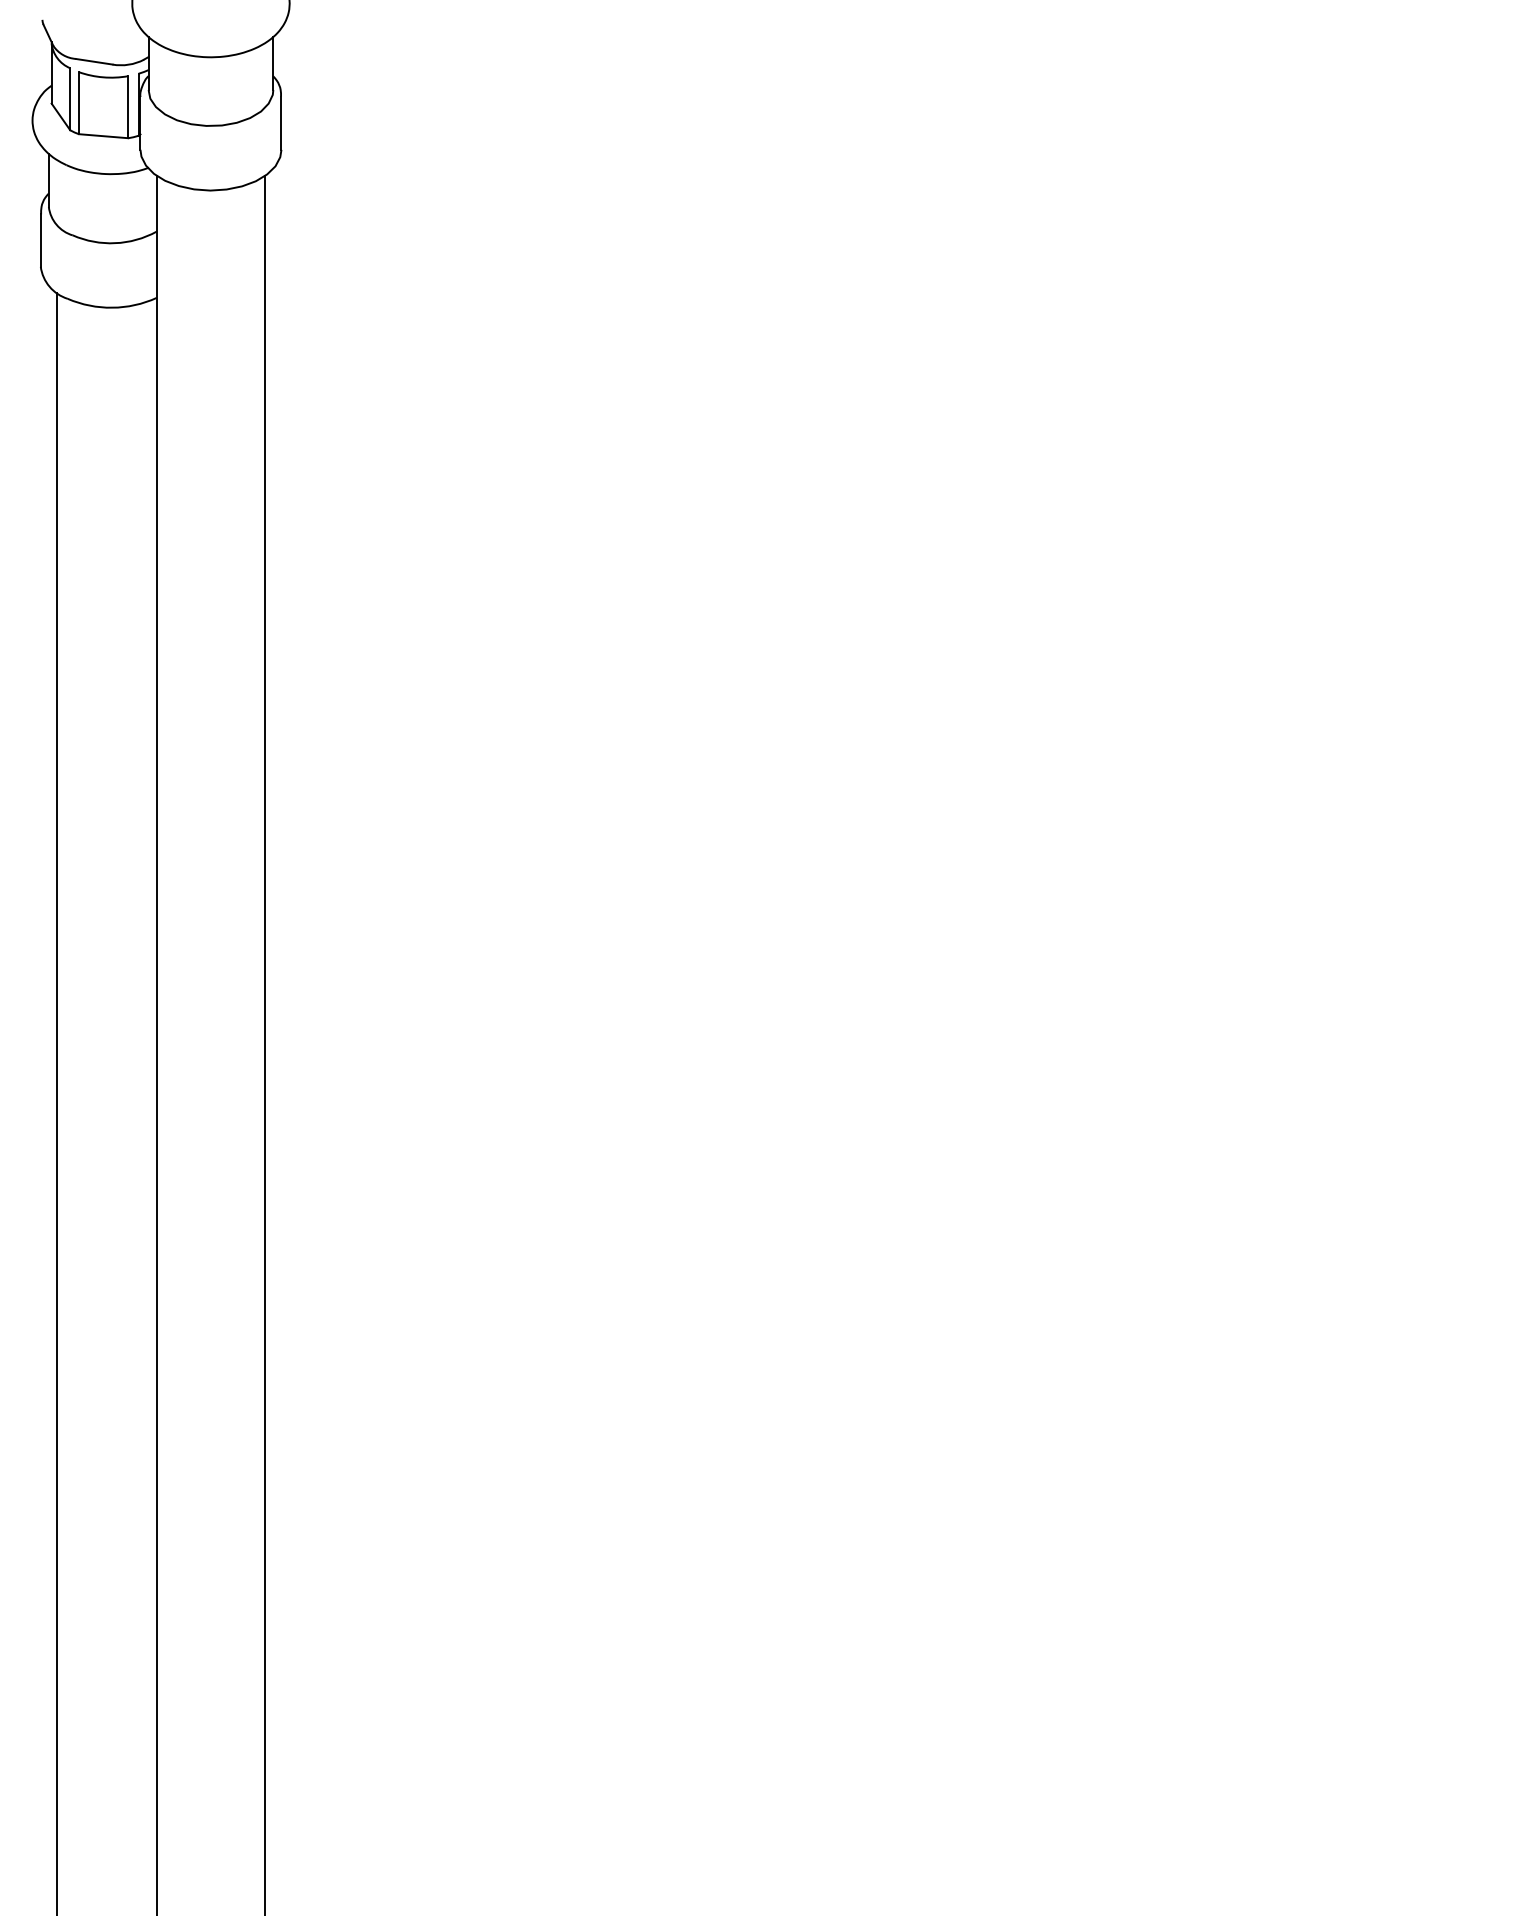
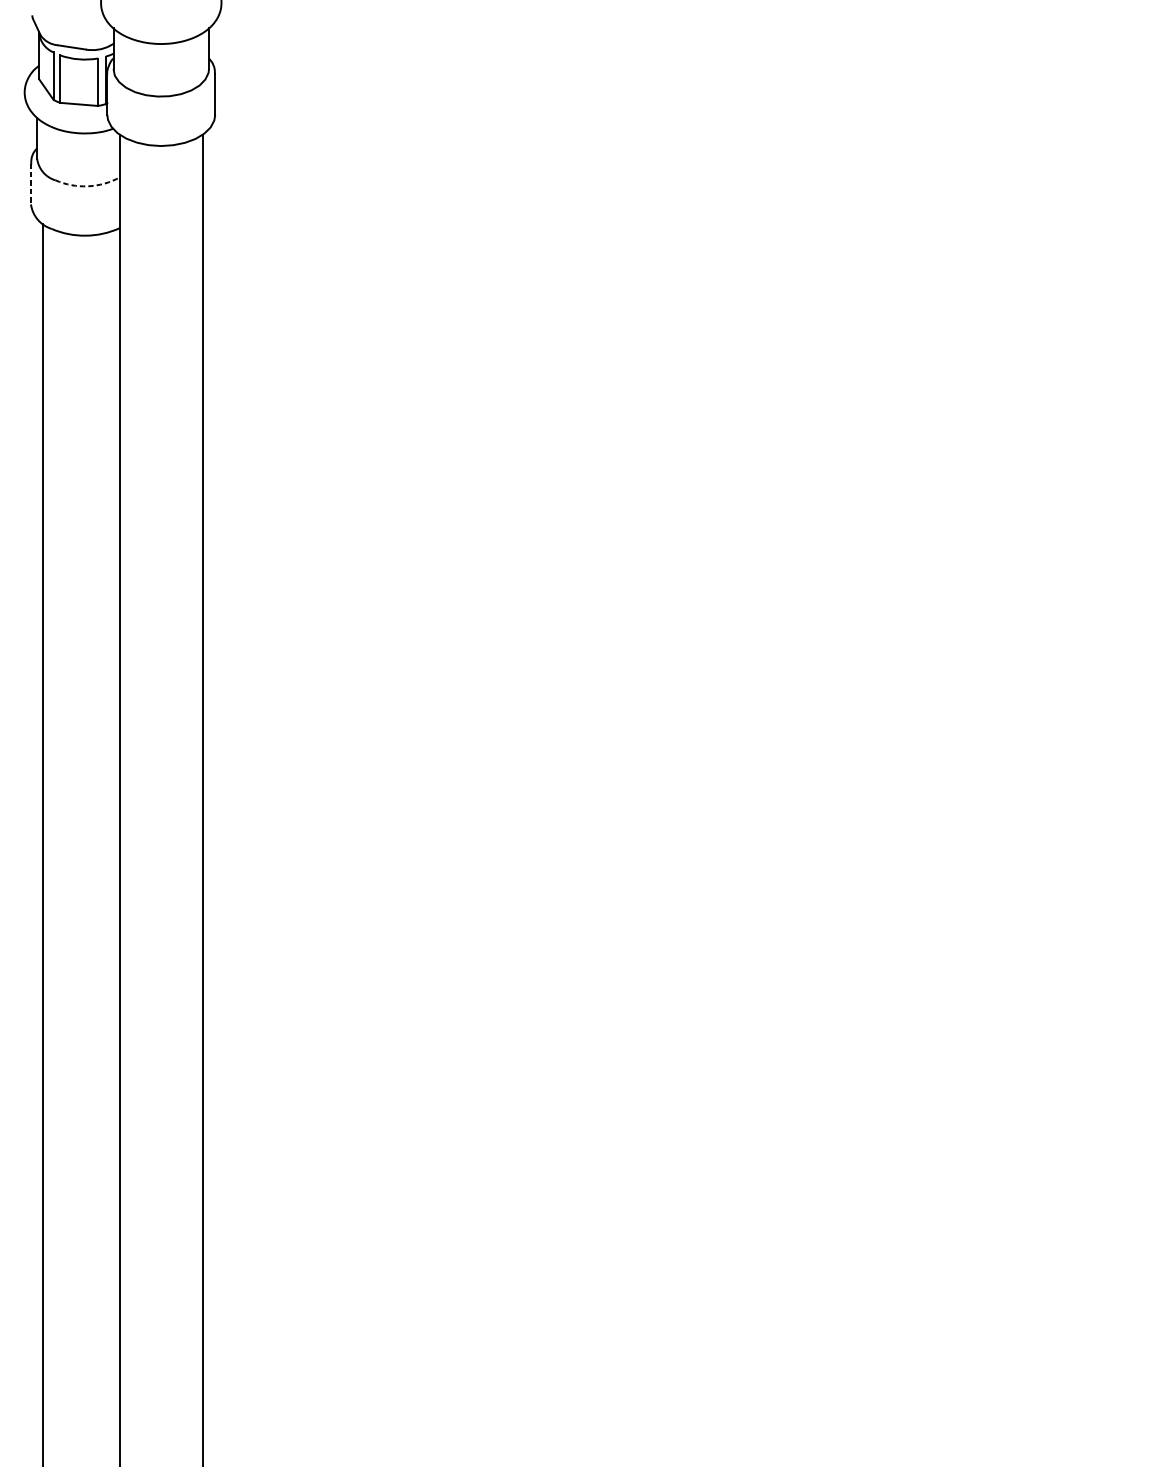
line: (40, 240) -> (30, 184), solid -> dashed
arc: (115, 243) -> (88, 186), solid -> dashed

